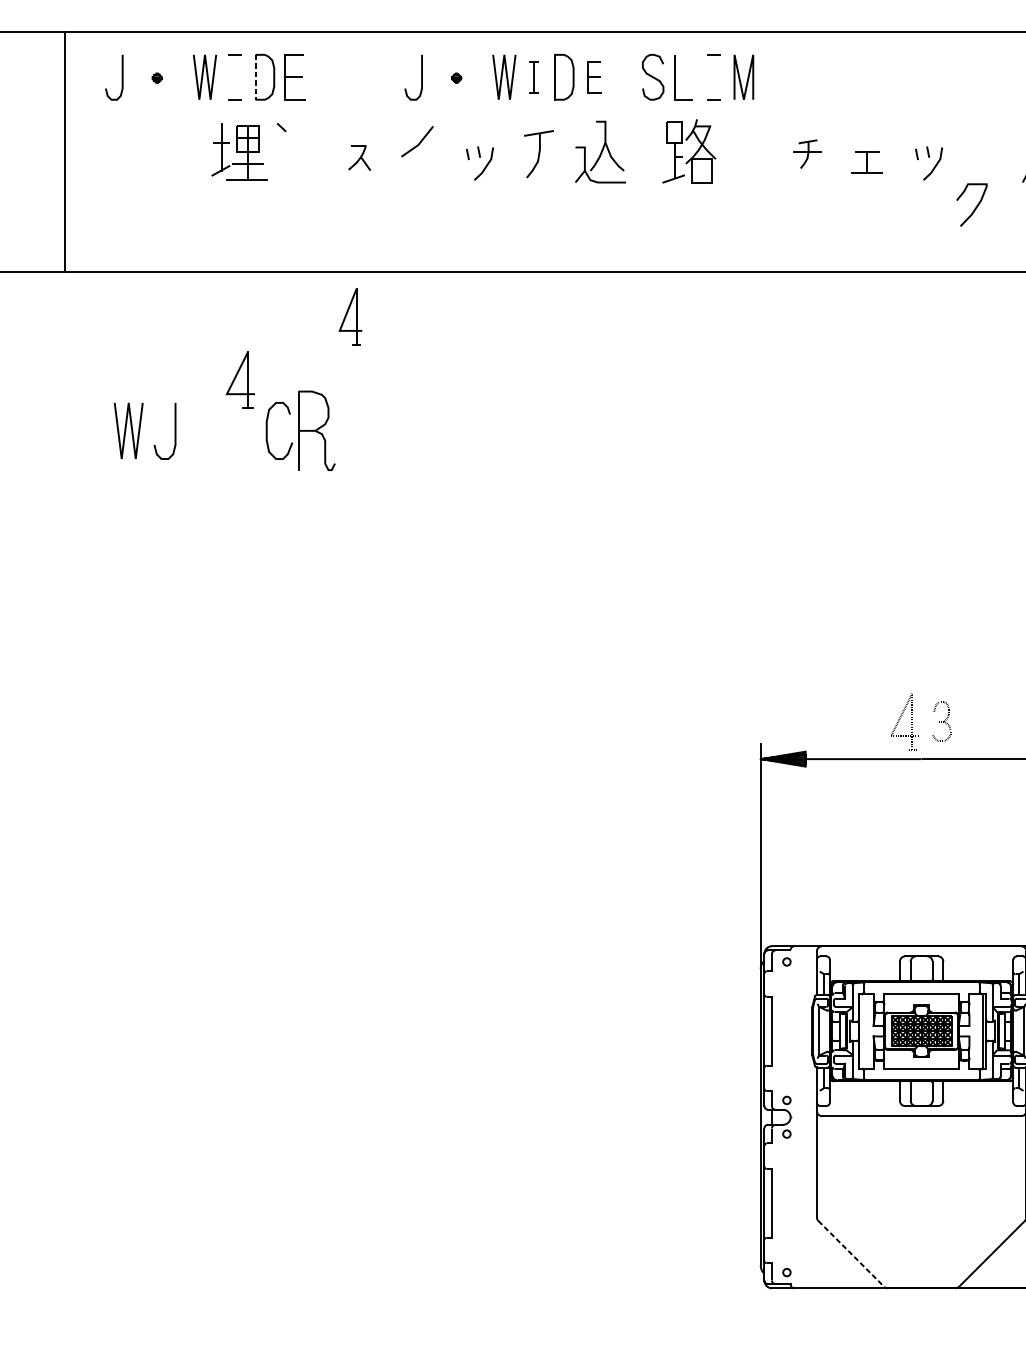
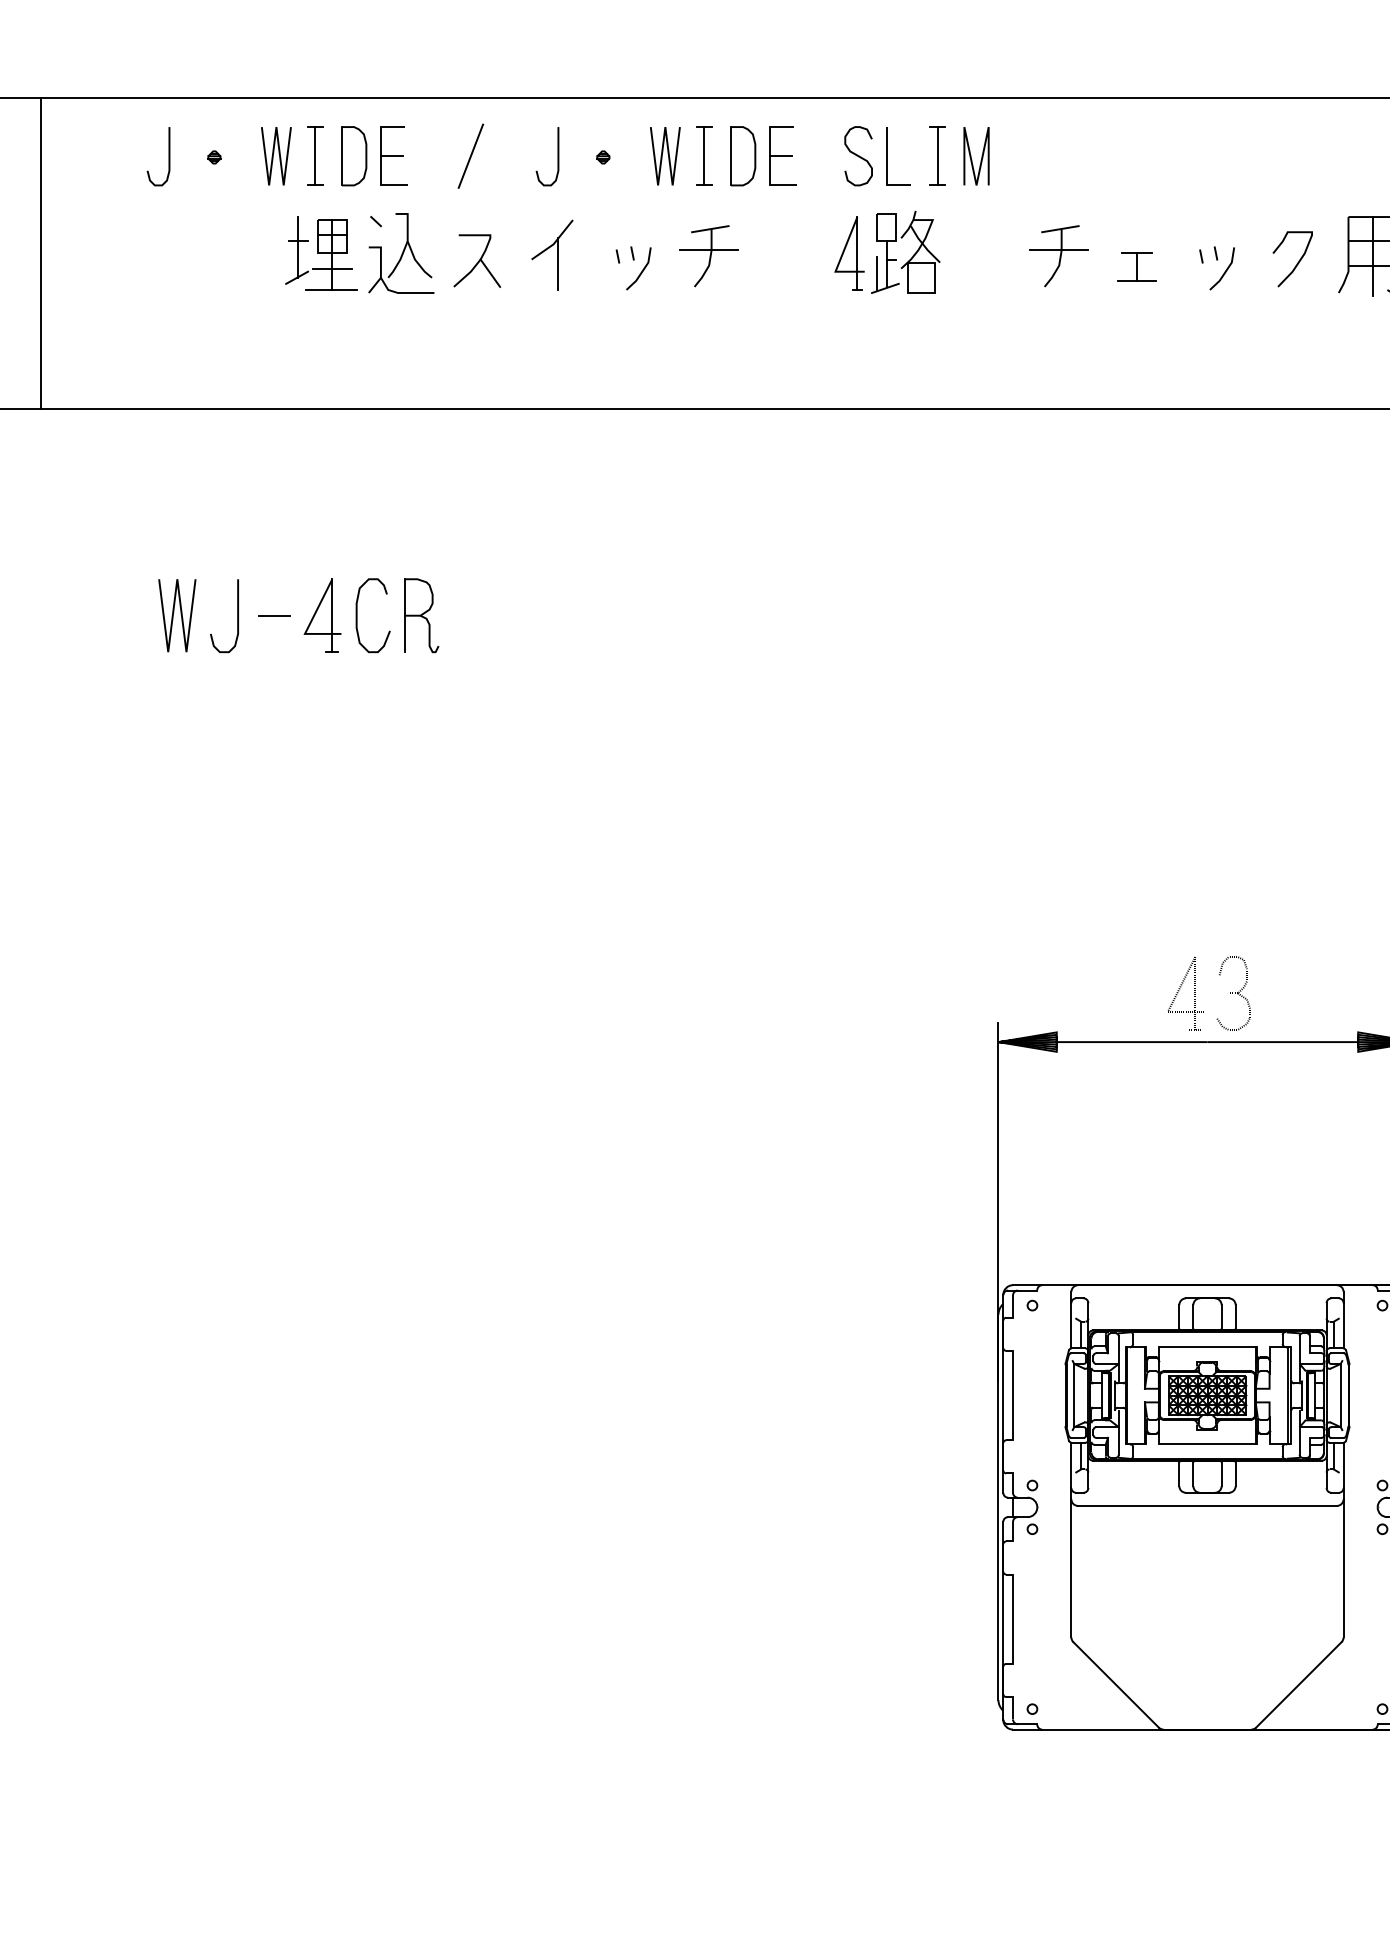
line: (354, 76) -> (470, 155), added
part: (534, 76) -> (704, 155), size x1.43
part: (594, 76) -> (782, 155), size x1.43
line: (235, 77) -> (315, 156), added
line: (255, 77) -> (342, 156), dashed -> solid
line: (713, 77) -> (937, 156), added
line: (537, 149) -> (708, 250), added
line: (64, 152) -> (40, 253), moved
part: (600, 152) -> (401, 253), moved
part: (806, 154) -> (1058, 256), size x1.67
part: (358, 157) -> (476, 260), size x1.67
line: (422, 159) -> (558, 263), added
line: (666, 166) -> (876, 272), added
curve: (974, 208) -> (1296, 263), moved
part: (350, 316) -> (849, 253), moved
part: (240, 379) -> (322, 615), moved
line: (203, 430) -> (274, 615), added
part: (316, 430) -> (421, 615), size x0.71
part: (941, 721) -> (1233, 993), size x1.43
line: (851, 1254) -> (1116, 1685), dashed -> solid

